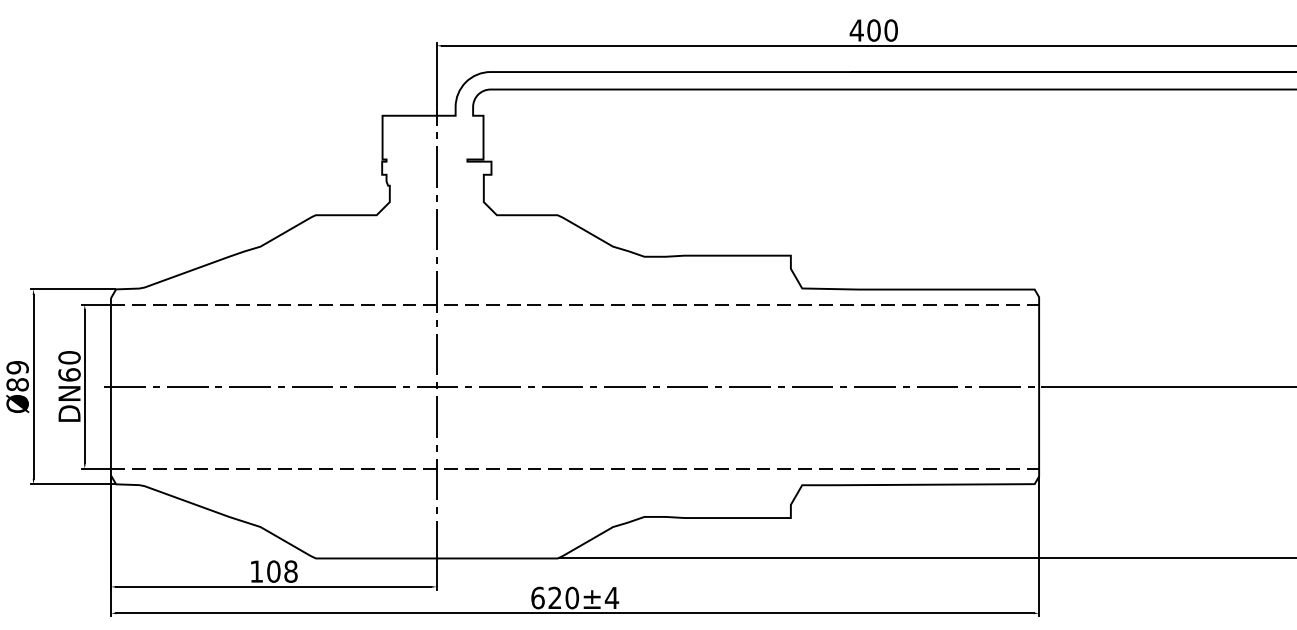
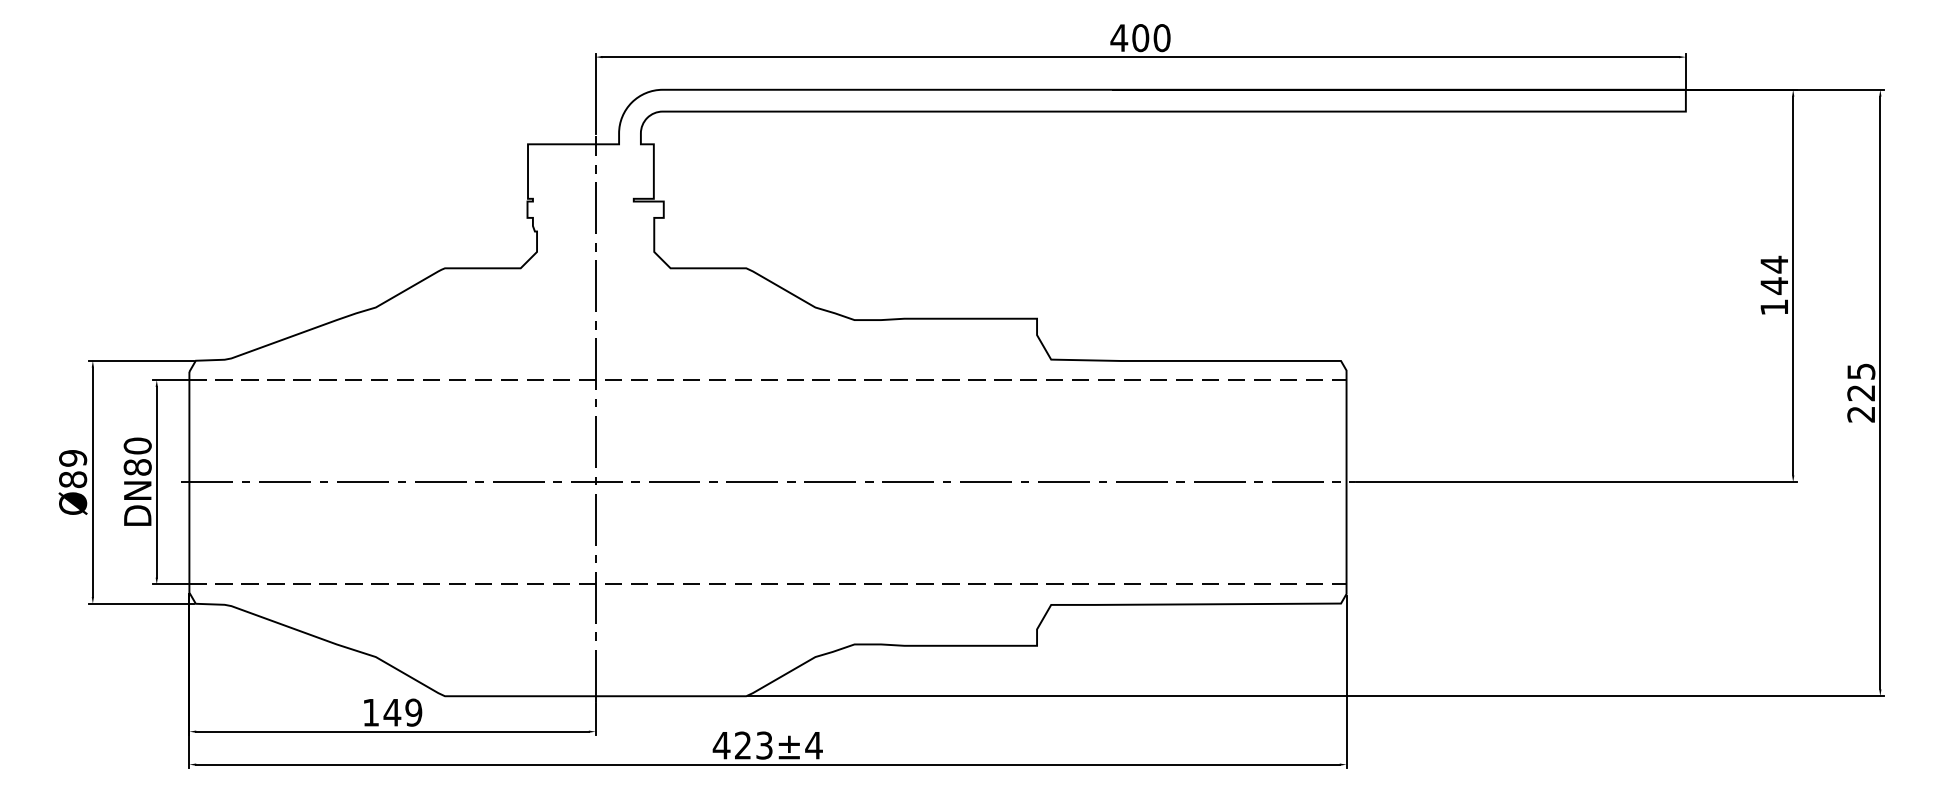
text: (69, 374) -> (137, 466), DN60 -> DN80
text: (281, 571) -> (402, 712), 108 -> 149
text: (554, 597) -> (742, 745), 620±4 -> 423±4

